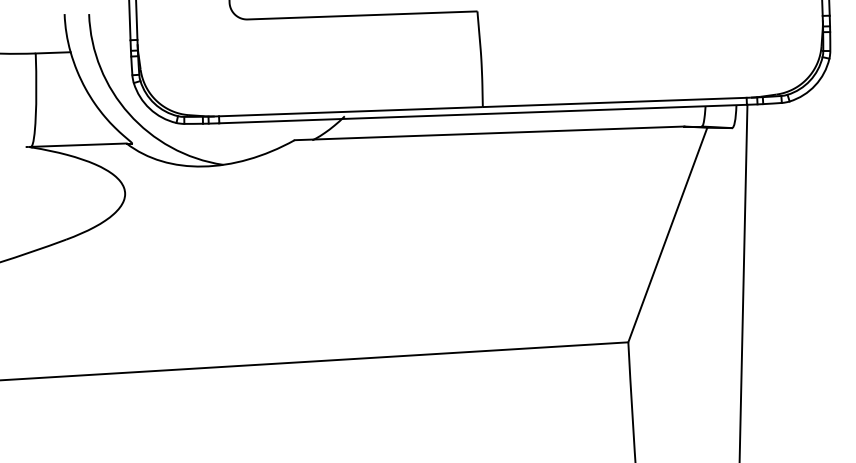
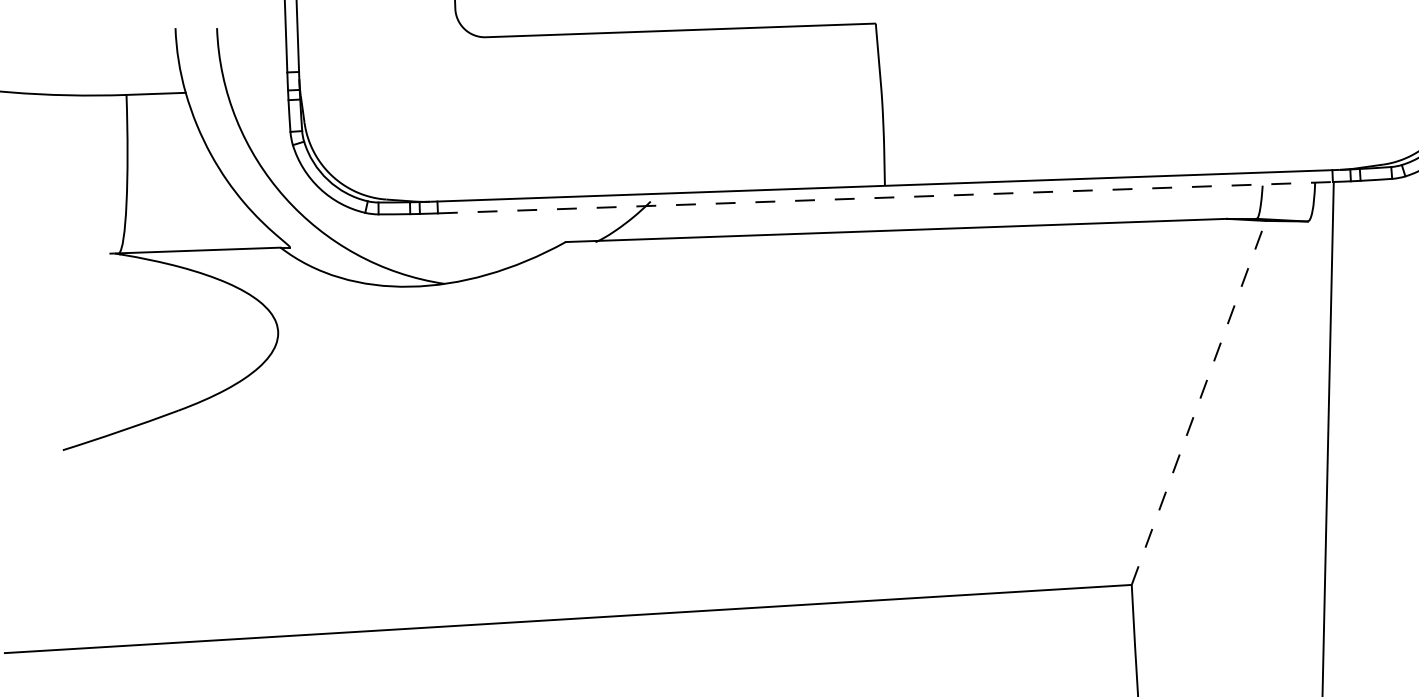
line: (483, 114) -> (886, 198), solid -> dashed
line: (668, 234) -> (1199, 402), solid -> dashed

